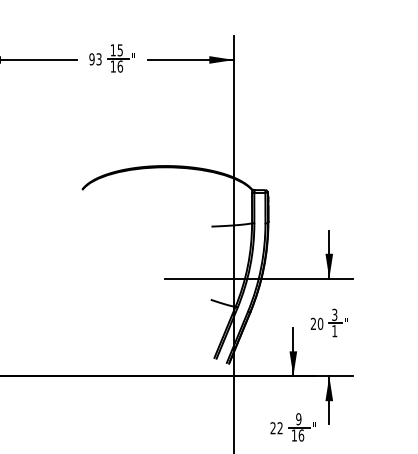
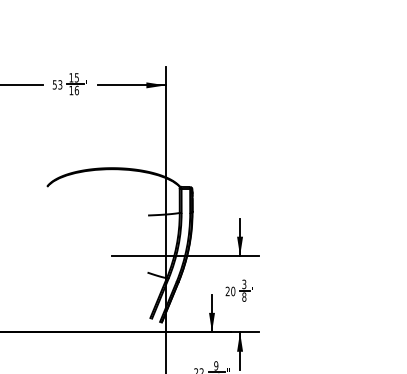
text: (91, 58) -> (54, 84), 93 -> 53
text: (334, 330) -> (244, 296), 1 -> 8

